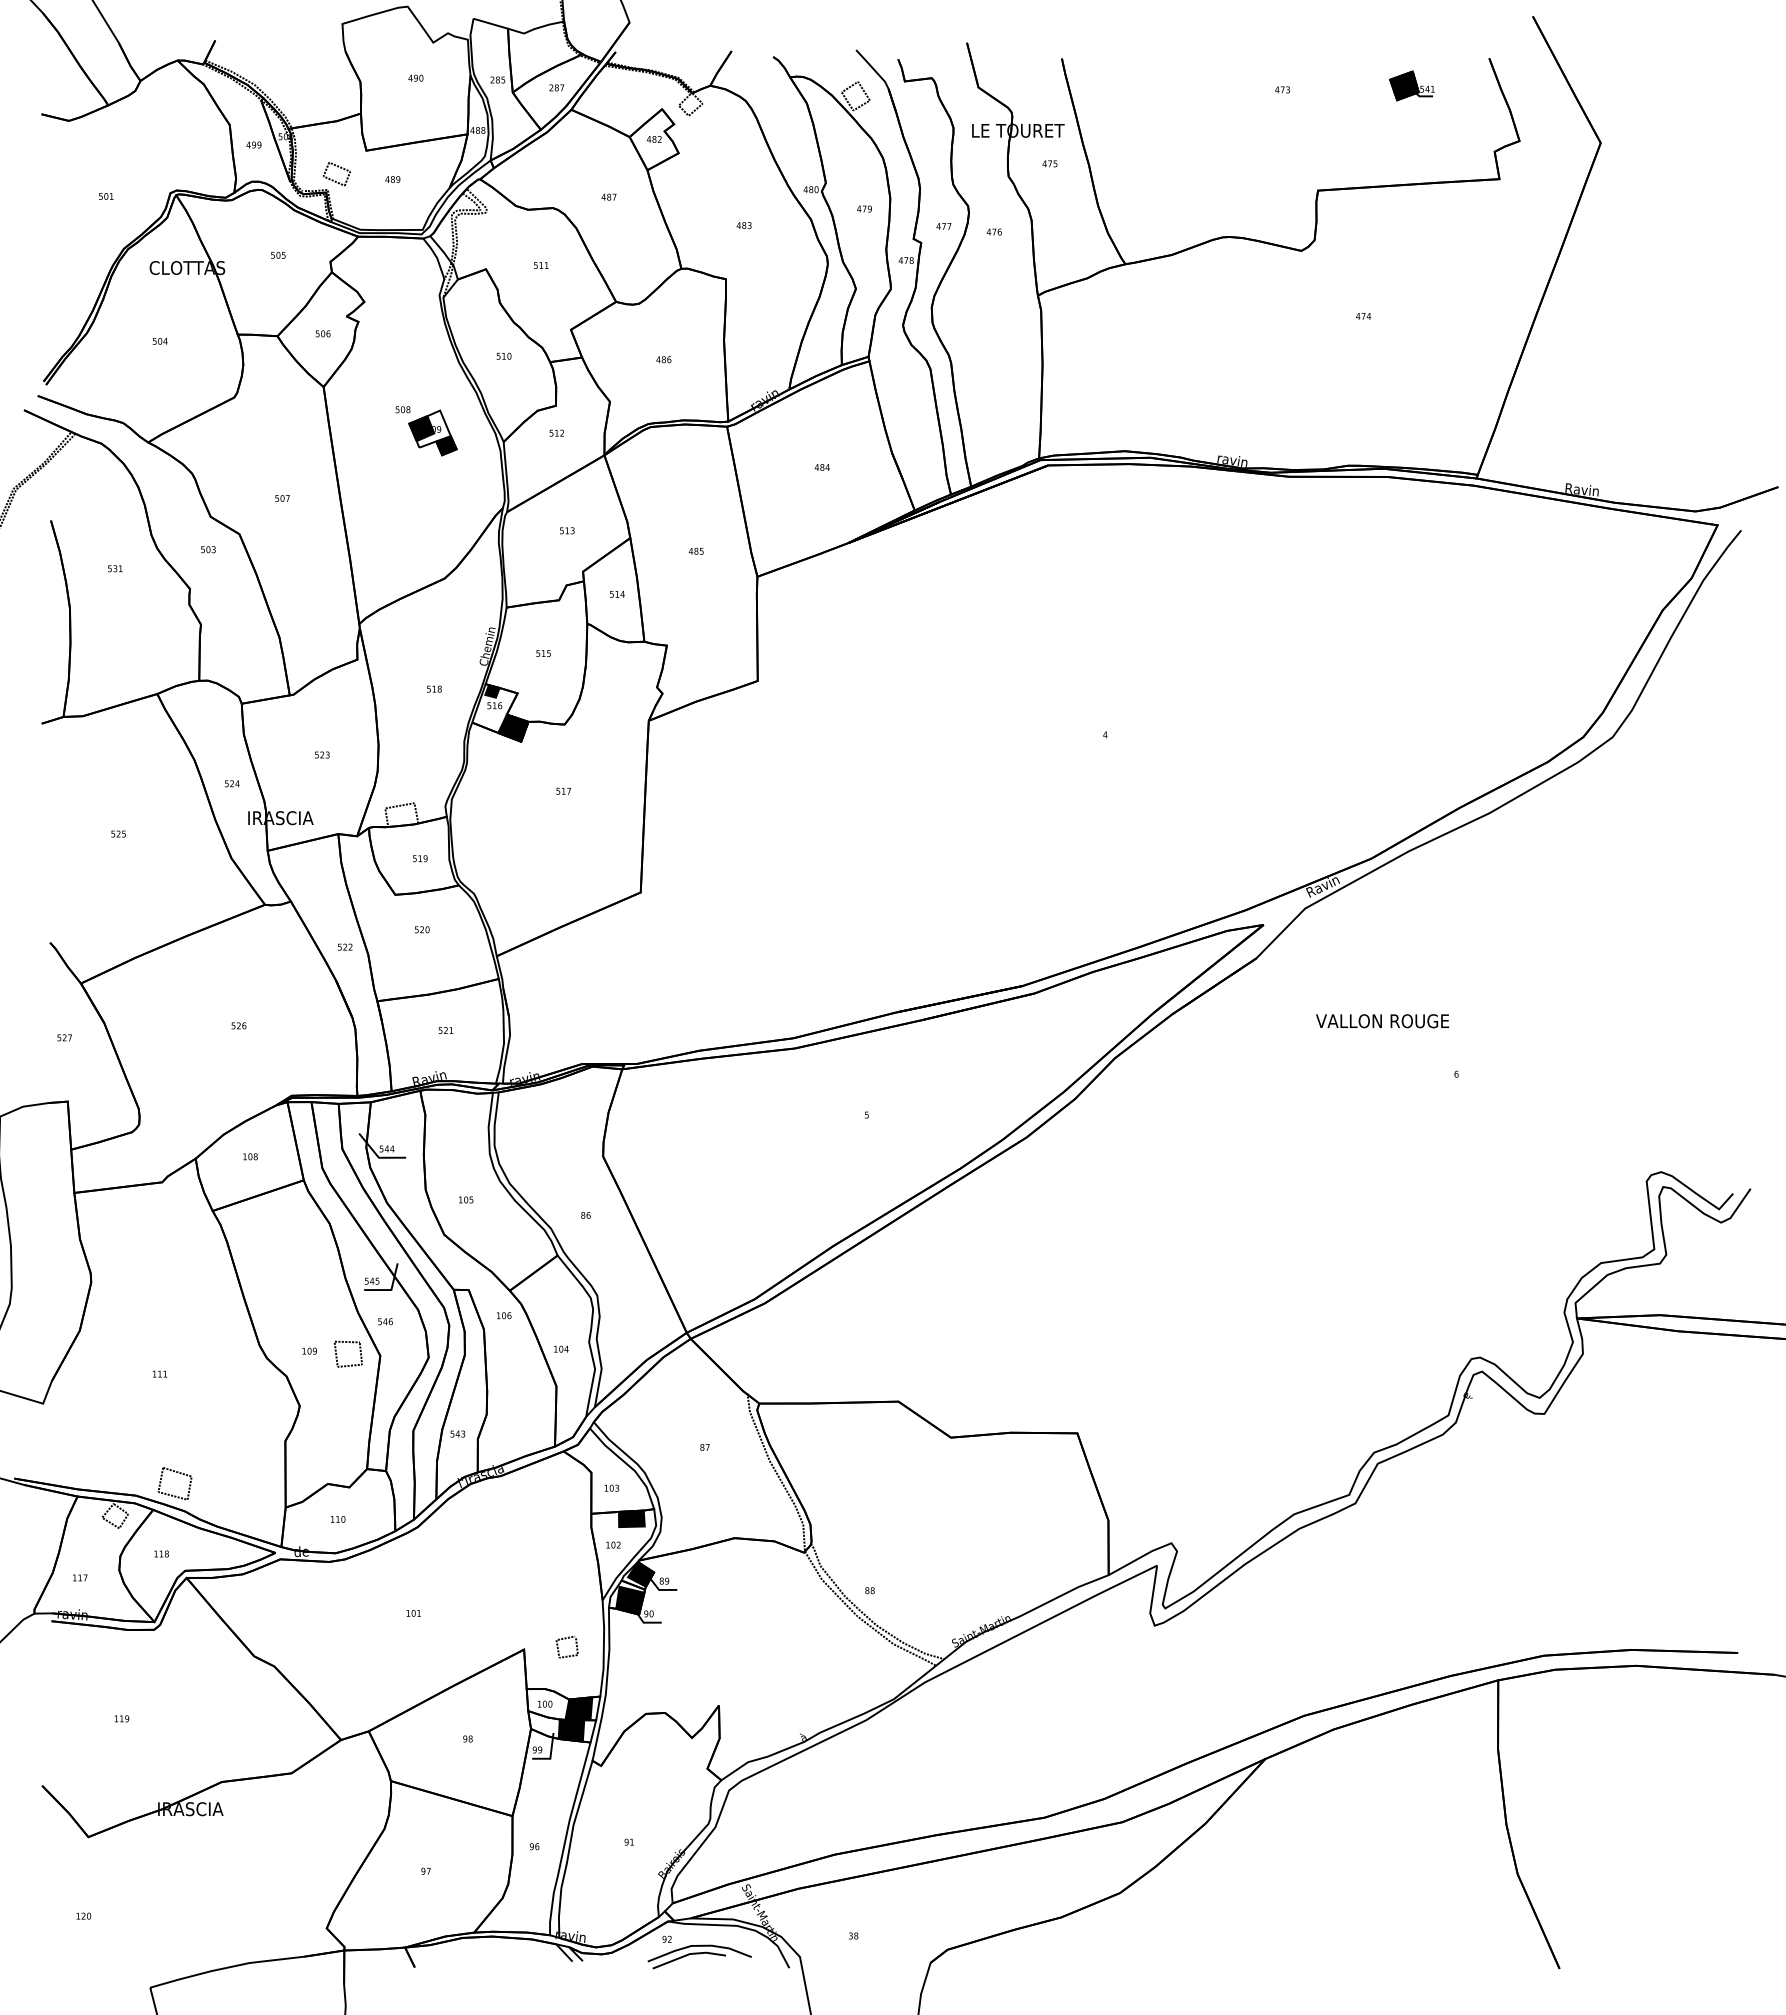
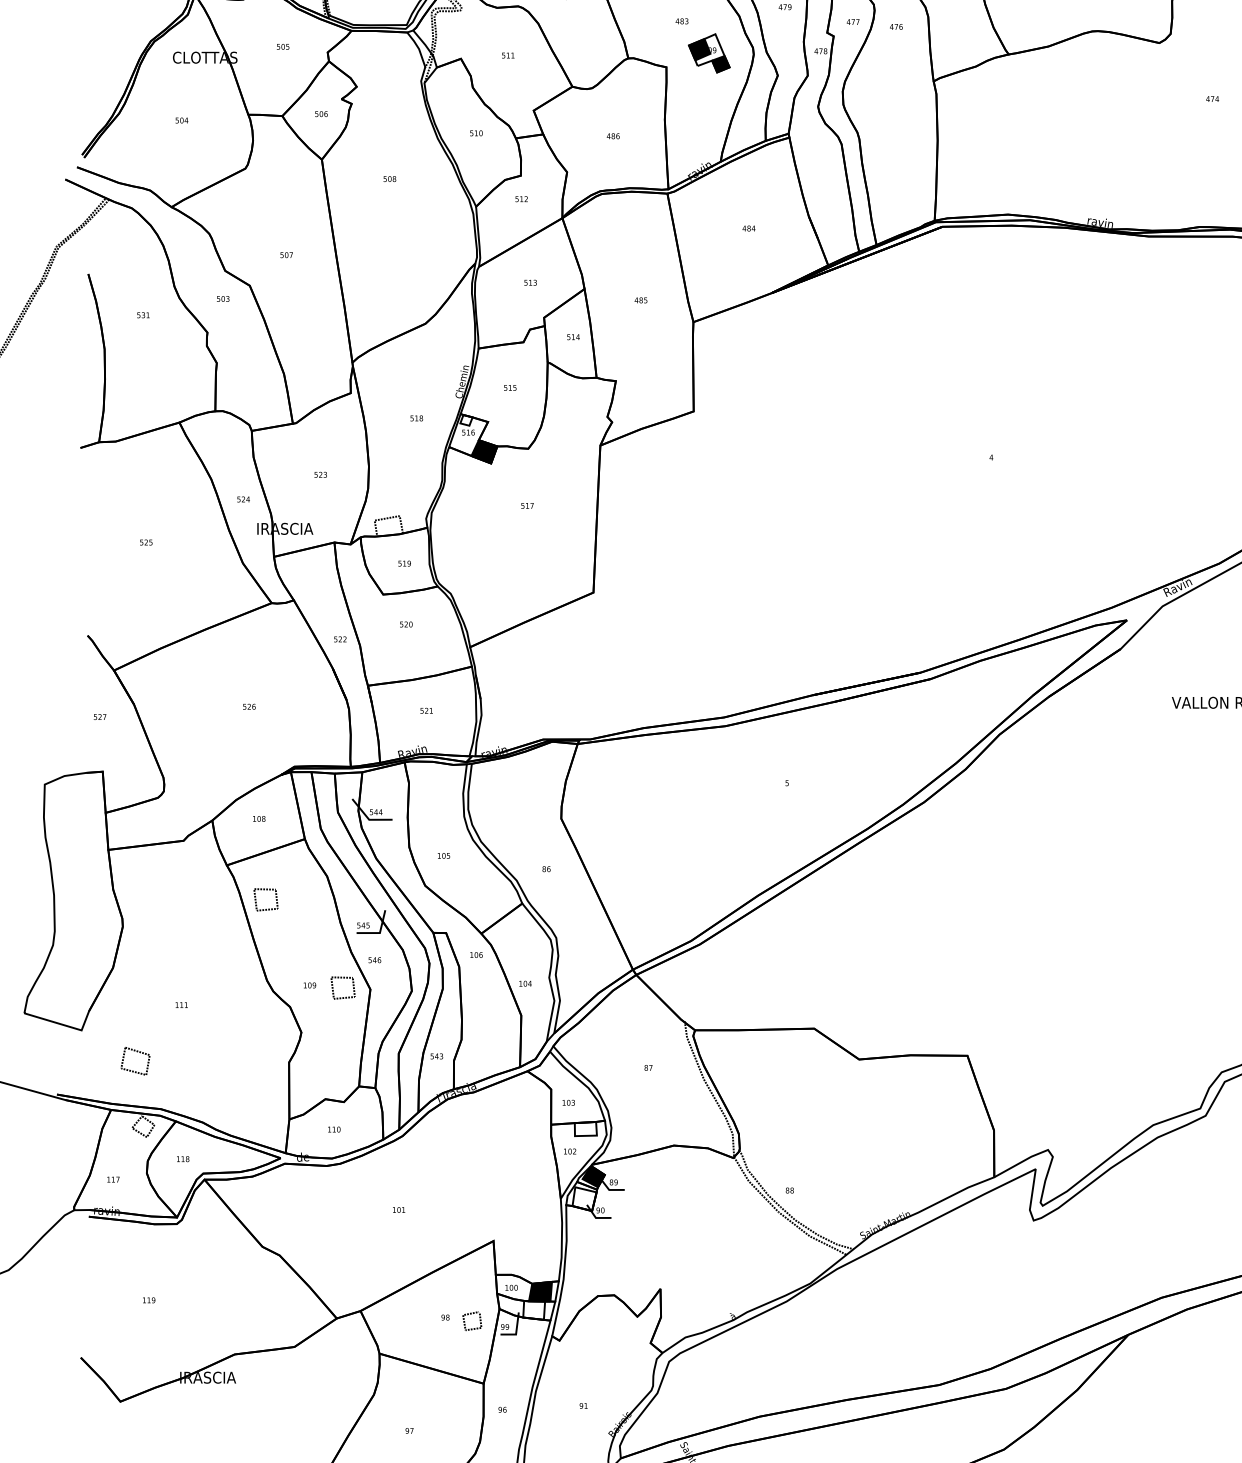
part: (432, 432) -> (708, 52), moved
fill: (492, 691) -> (466, 420), removed
line: (262, 1240) -> (269, 890), added
part: (177, 1473) -> (137, 1052), moved
fill: (631, 1518) -> (585, 1128), removed
fill: (630, 1600) -> (584, 1198), removed
line: (566, 1639) -> (471, 1314), moved
fill: (571, 1730) -> (534, 1310), removed

